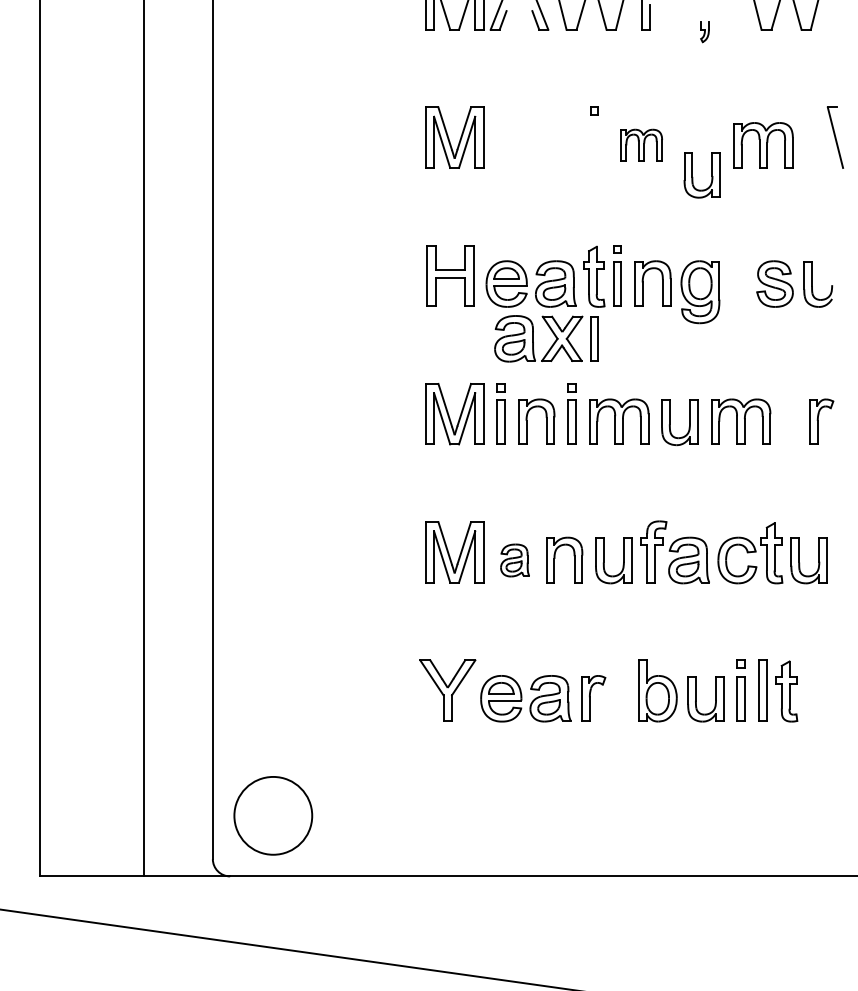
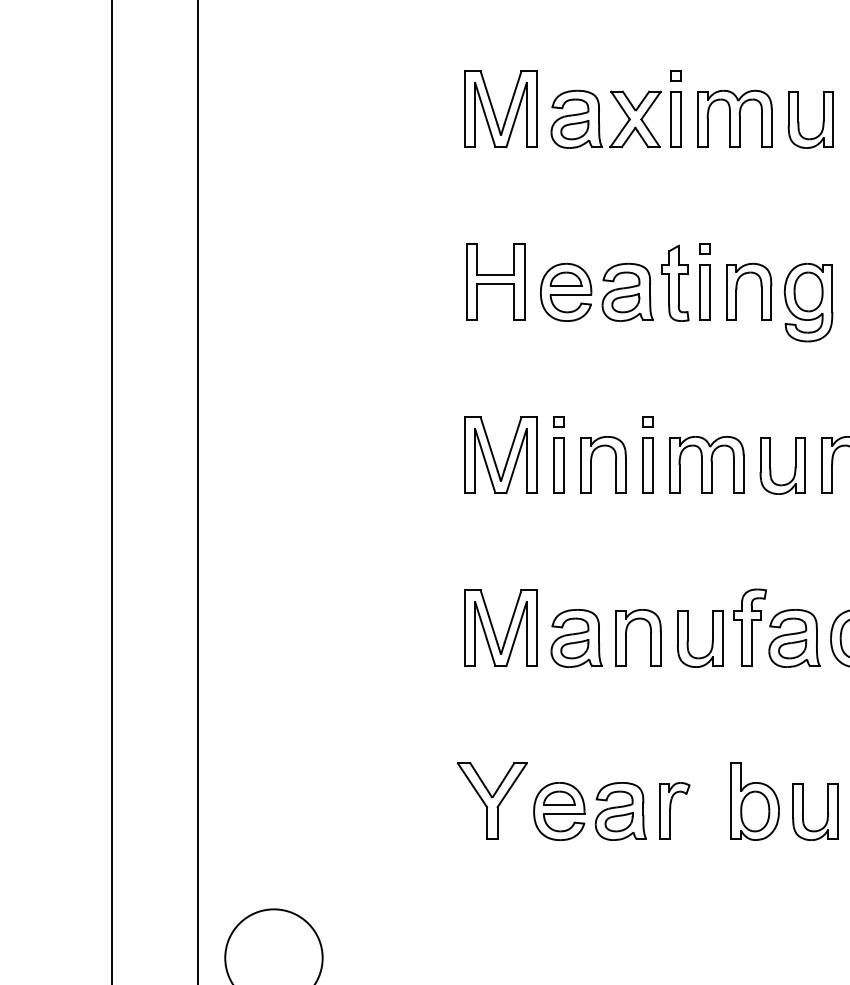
part: (641, 145) -> (734, 118), size x1.43
part: (693, 177) -> (799, 122), moved
part: (552, 333) -> (623, 112), moved
part: (514, 560) -> (575, 638), size x1.43

